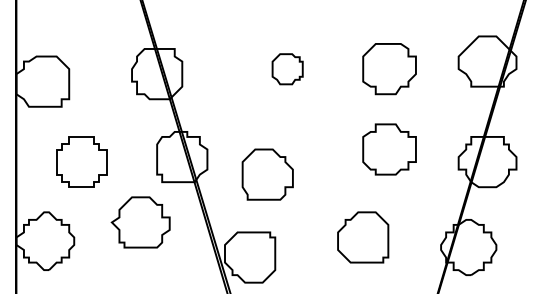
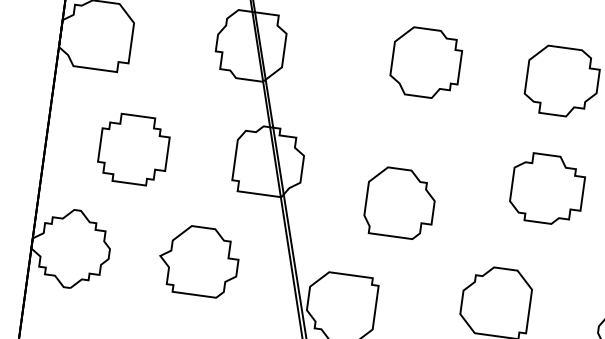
part: (287, 69) -> (425, 63), size x1.67
part: (267, 174) -> (399, 203), moved
part: (140, 222) -> (198, 261), moved

